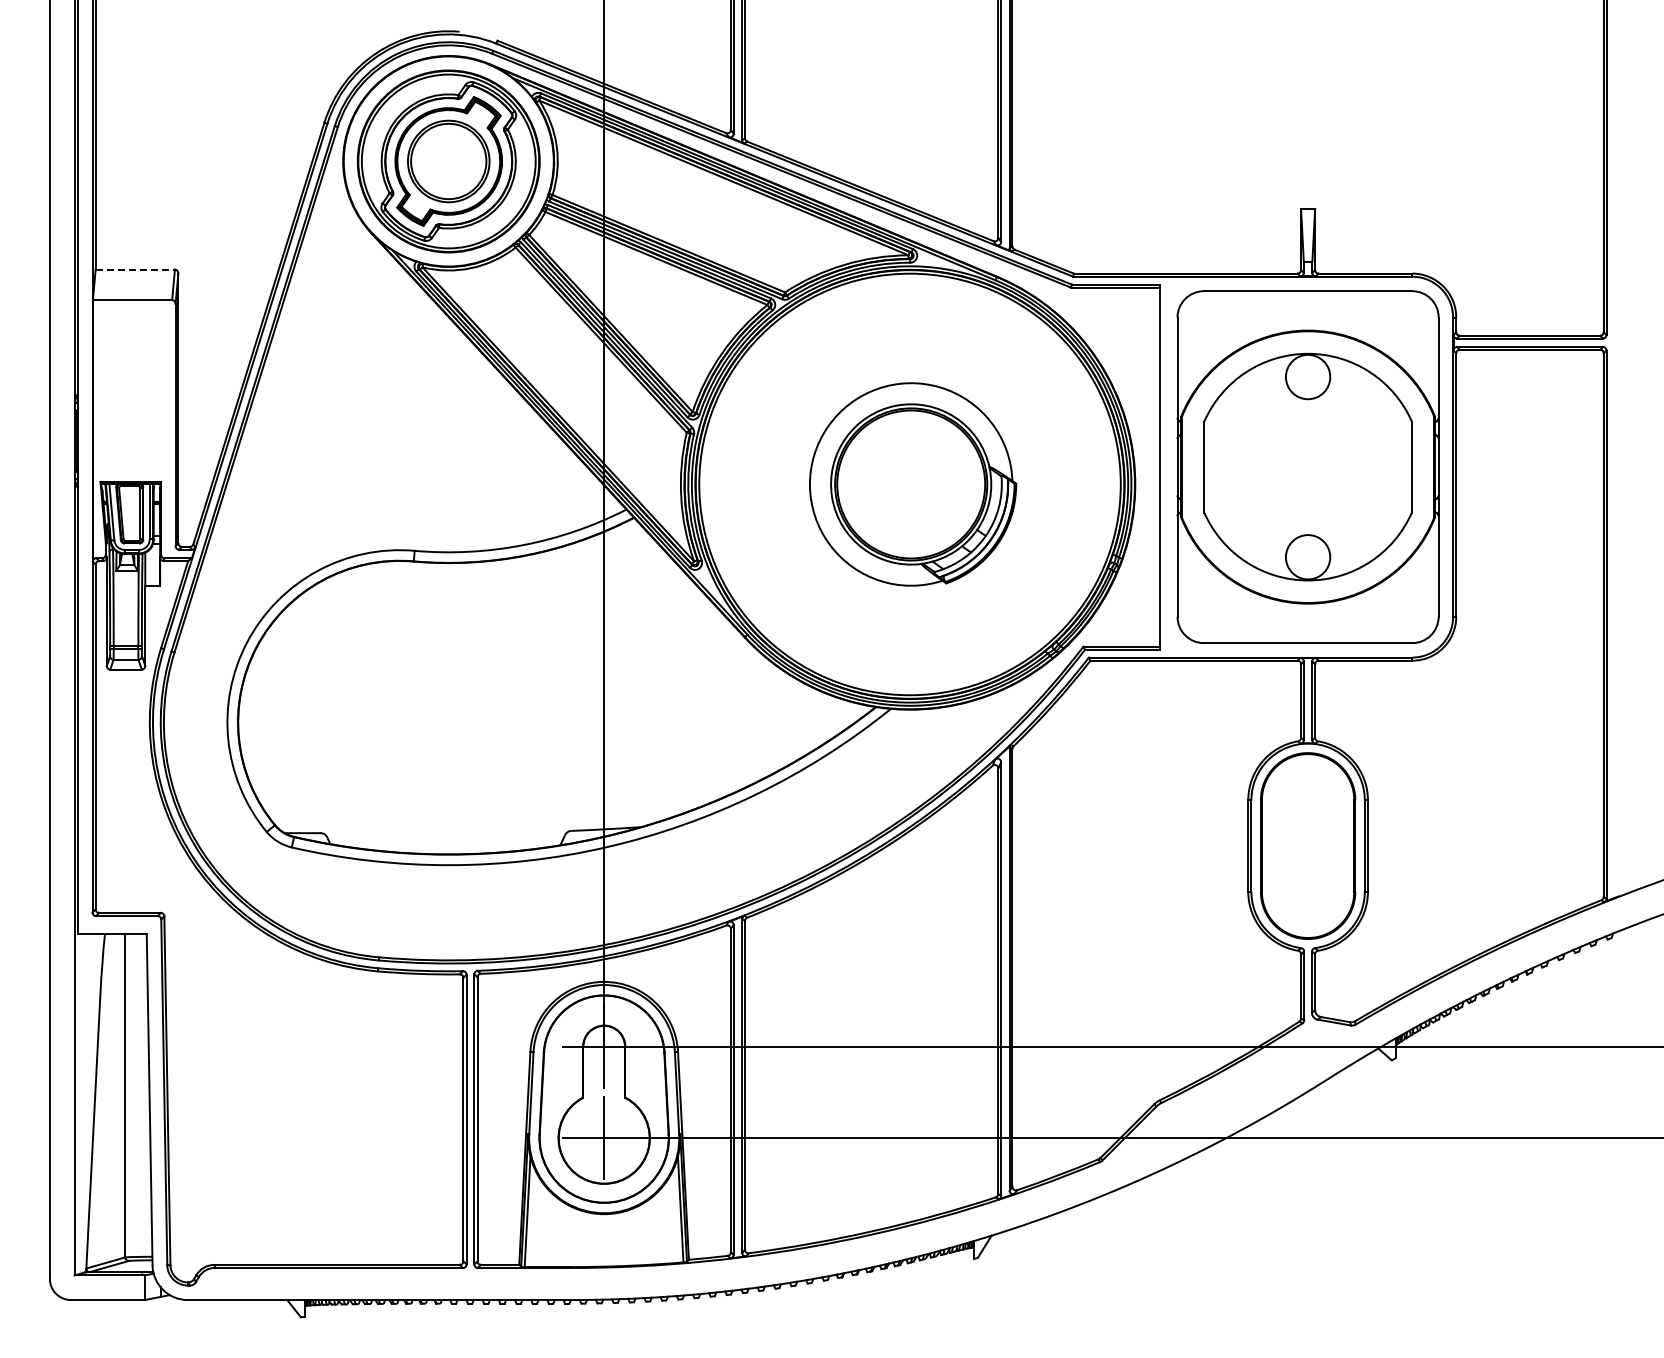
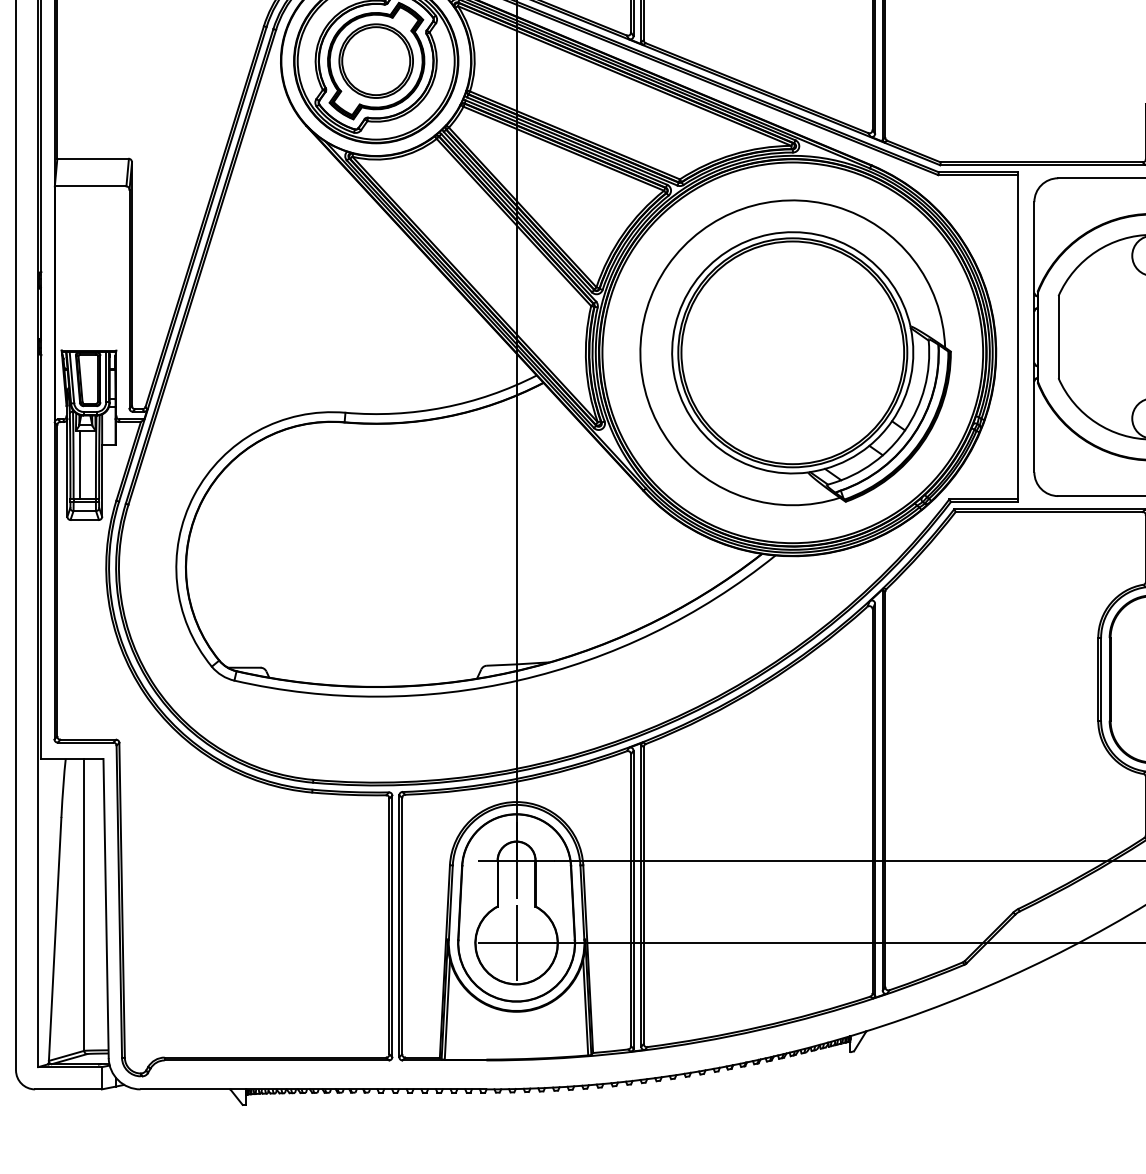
line: (135, 269) -> (93, 158), dashed -> solid
part: (912, 484) -> (795, 352), size x1.67
line: (120, 608) -> (79, 464), added

